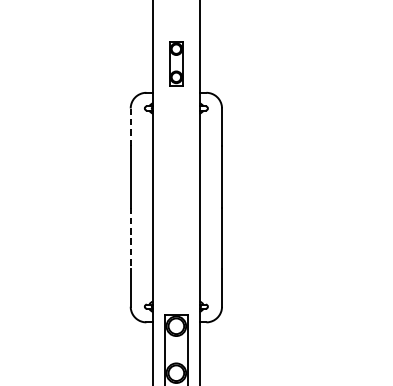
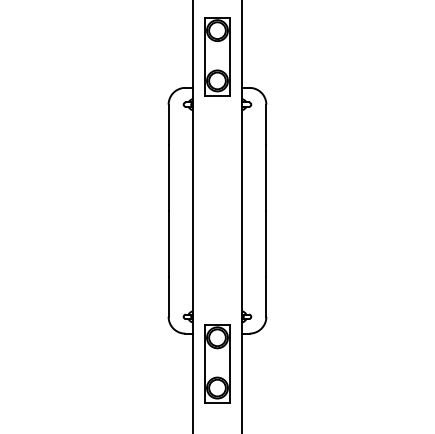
part: (176, 63) -> (217, 56), size x1.67
line: (130, 126) -> (168, 124), dashed -> solid
line: (130, 238) -> (168, 243), dashed -> solid

